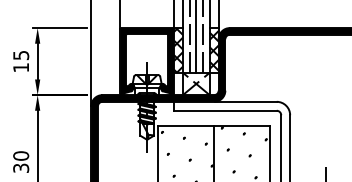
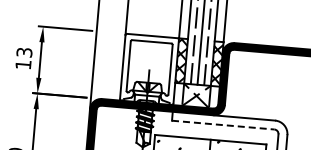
text: (20, 54) -> (23, 51), 15 -> 13
fill: (146, 61) -> (148, 69), removed
line: (225, 110) -> (223, 124), solid -> dashed

